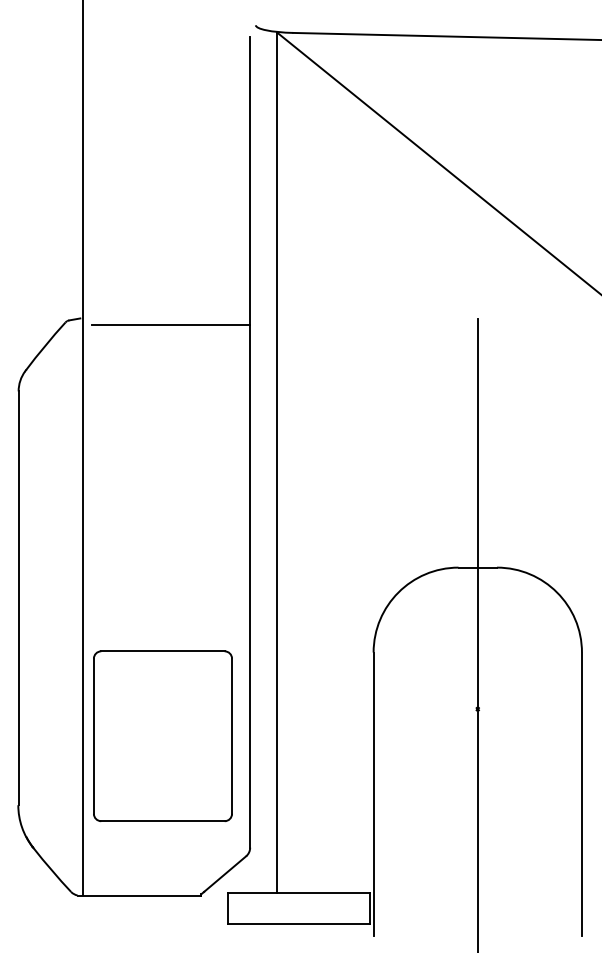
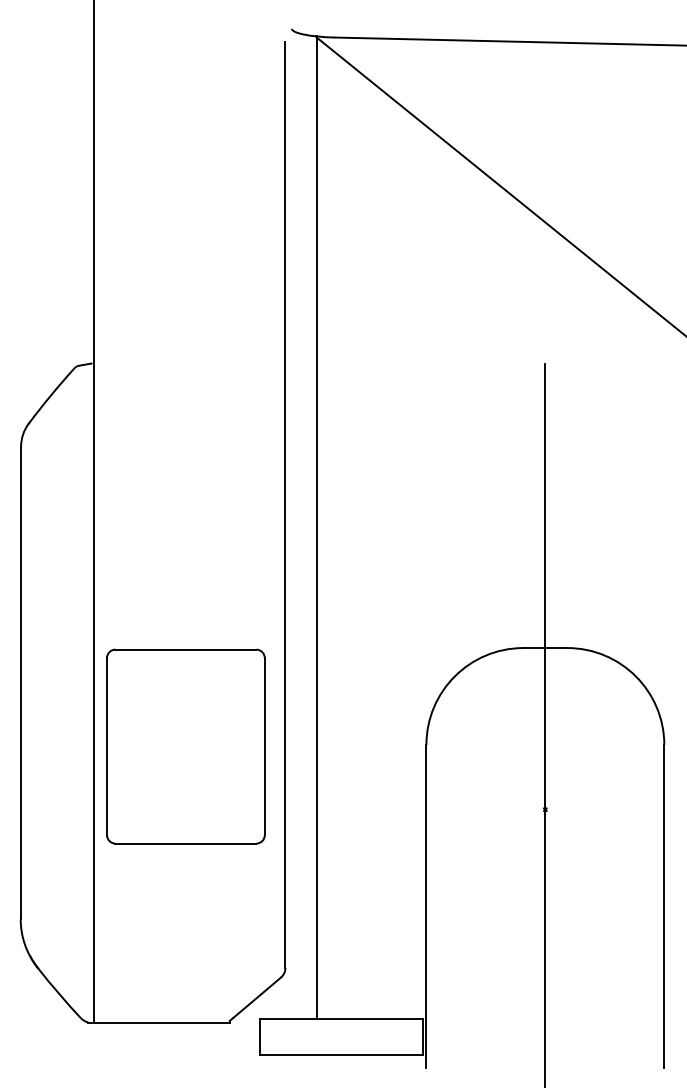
line: (170, 324) -> (194, 370), removed
part: (162, 736) -> (185, 746), moved

